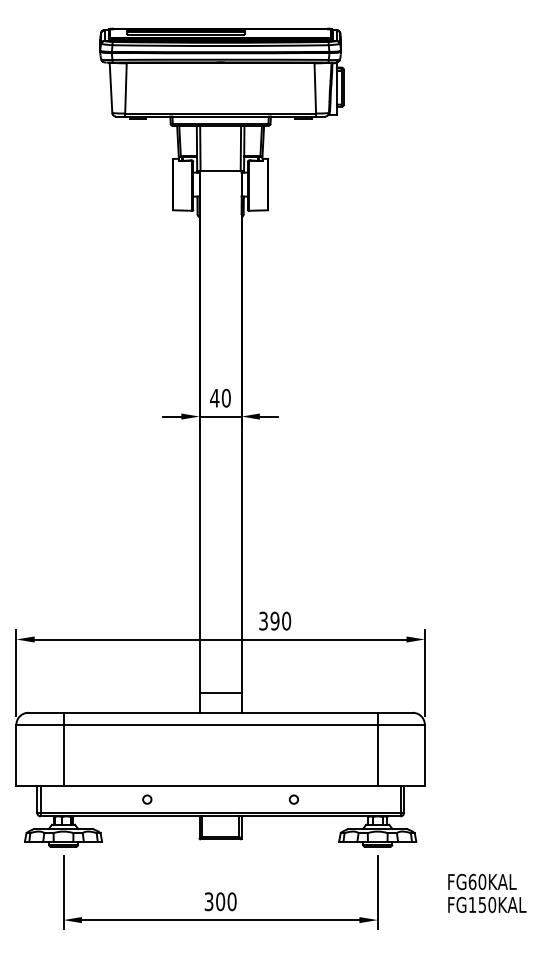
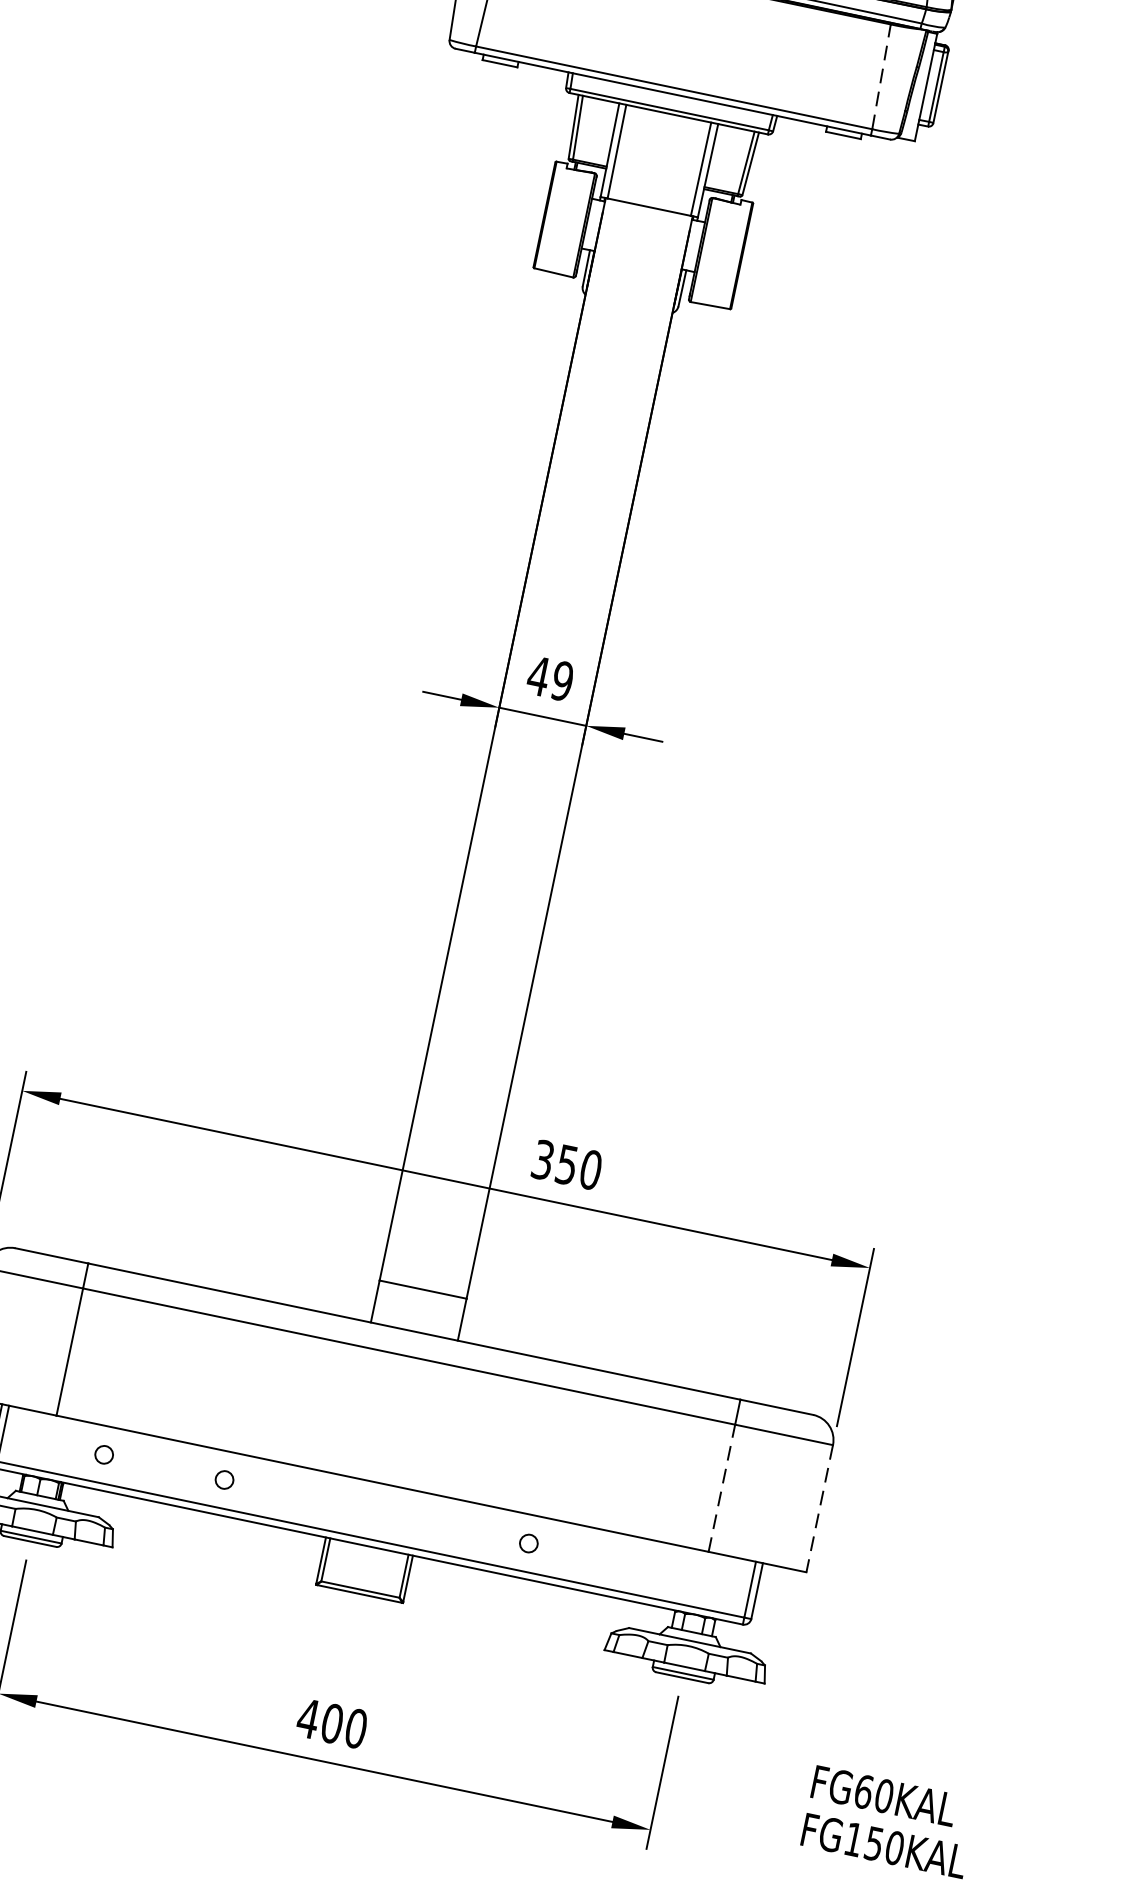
line: (315, 87) -> (882, 74), solid -> dashed
text: (225, 398) -> (560, 681), 40 -> 49
text: (274, 620) -> (566, 1163), 390 -> 350
line: (377, 755) -> (721, 1488), solid -> dashed
line: (424, 755) -> (818, 1508), solid -> dashed
circle: (89, 799) -> (104, 1454), added
text: (208, 901) -> (307, 1717), 300 -> 400

